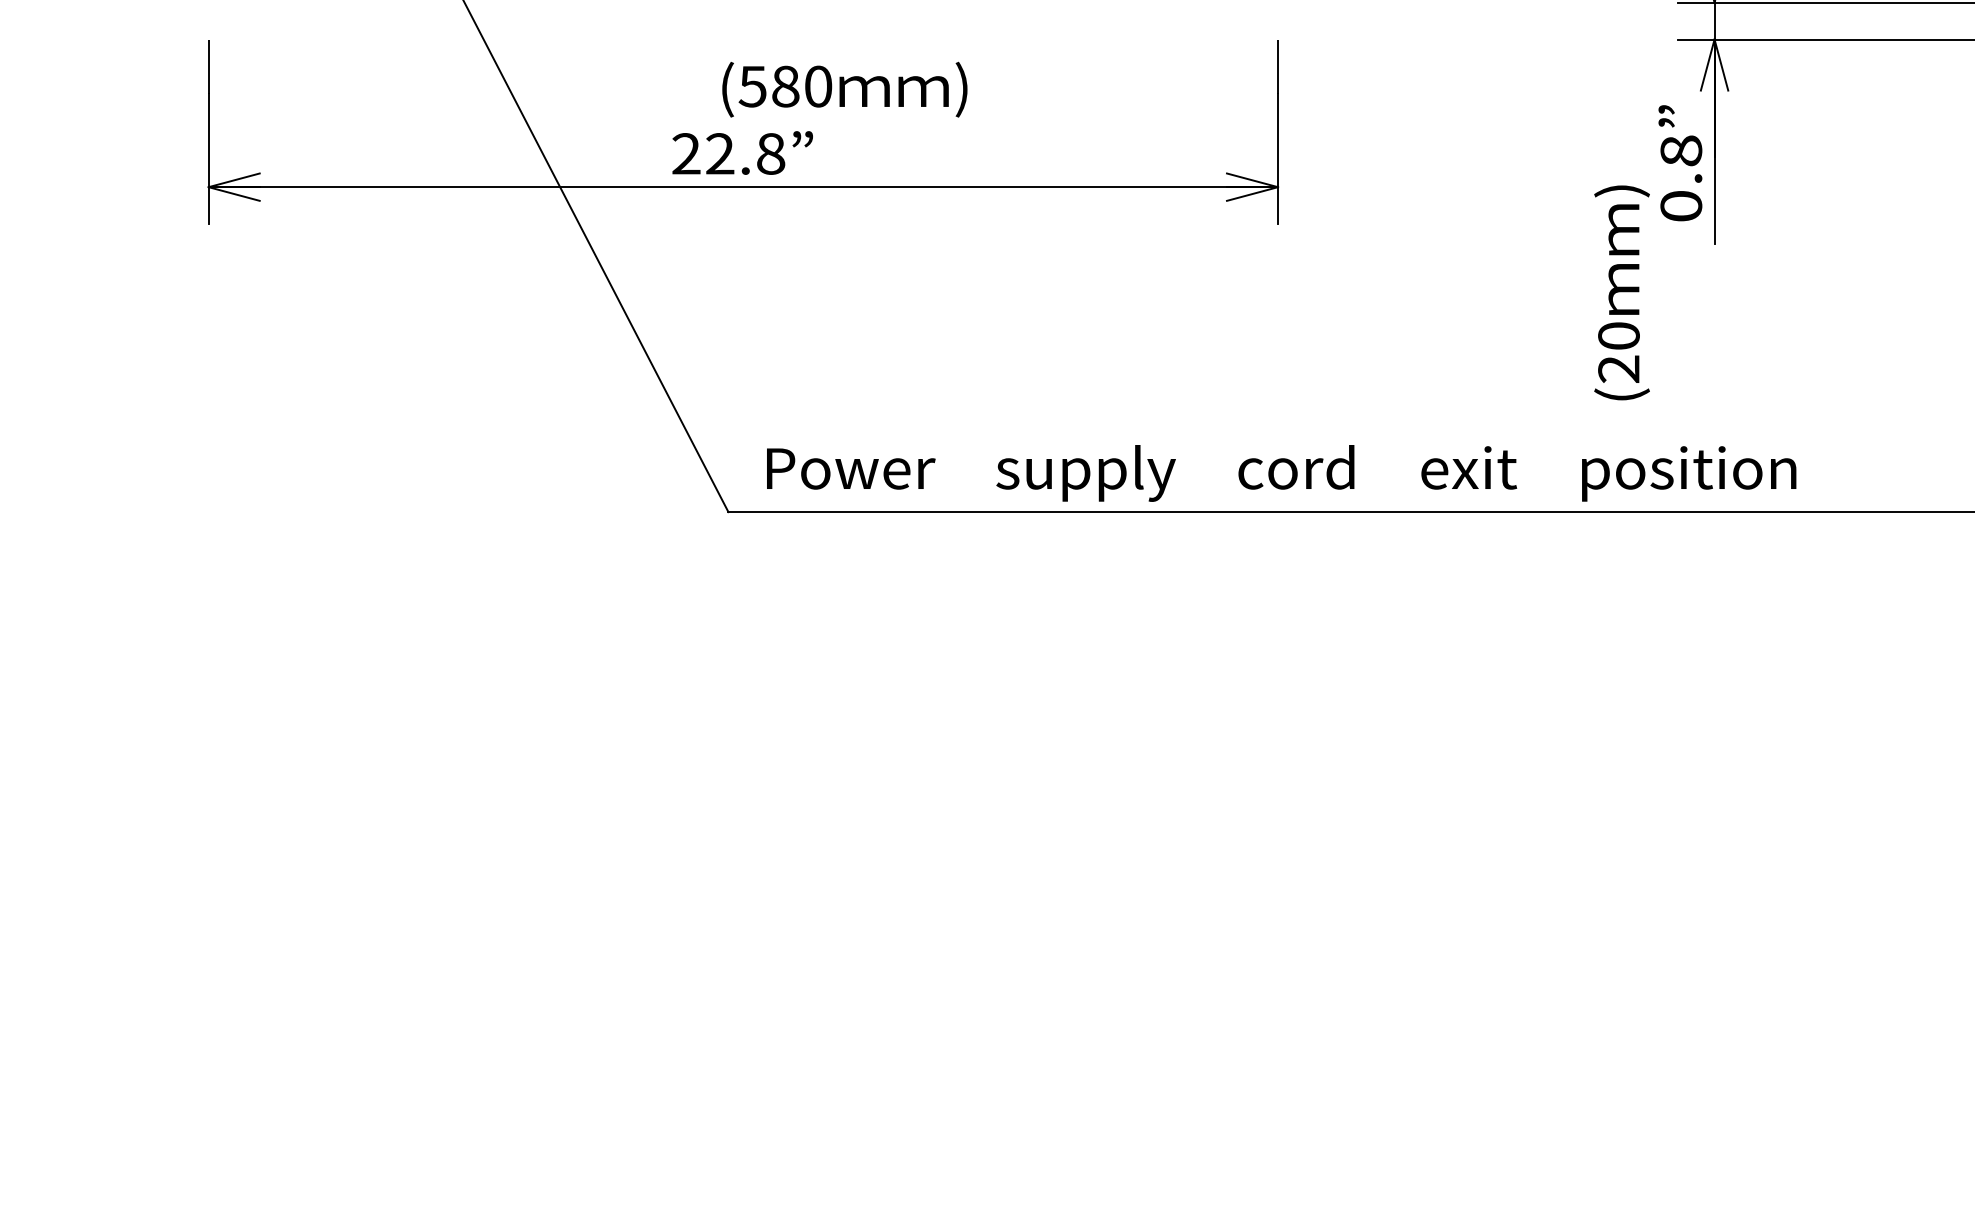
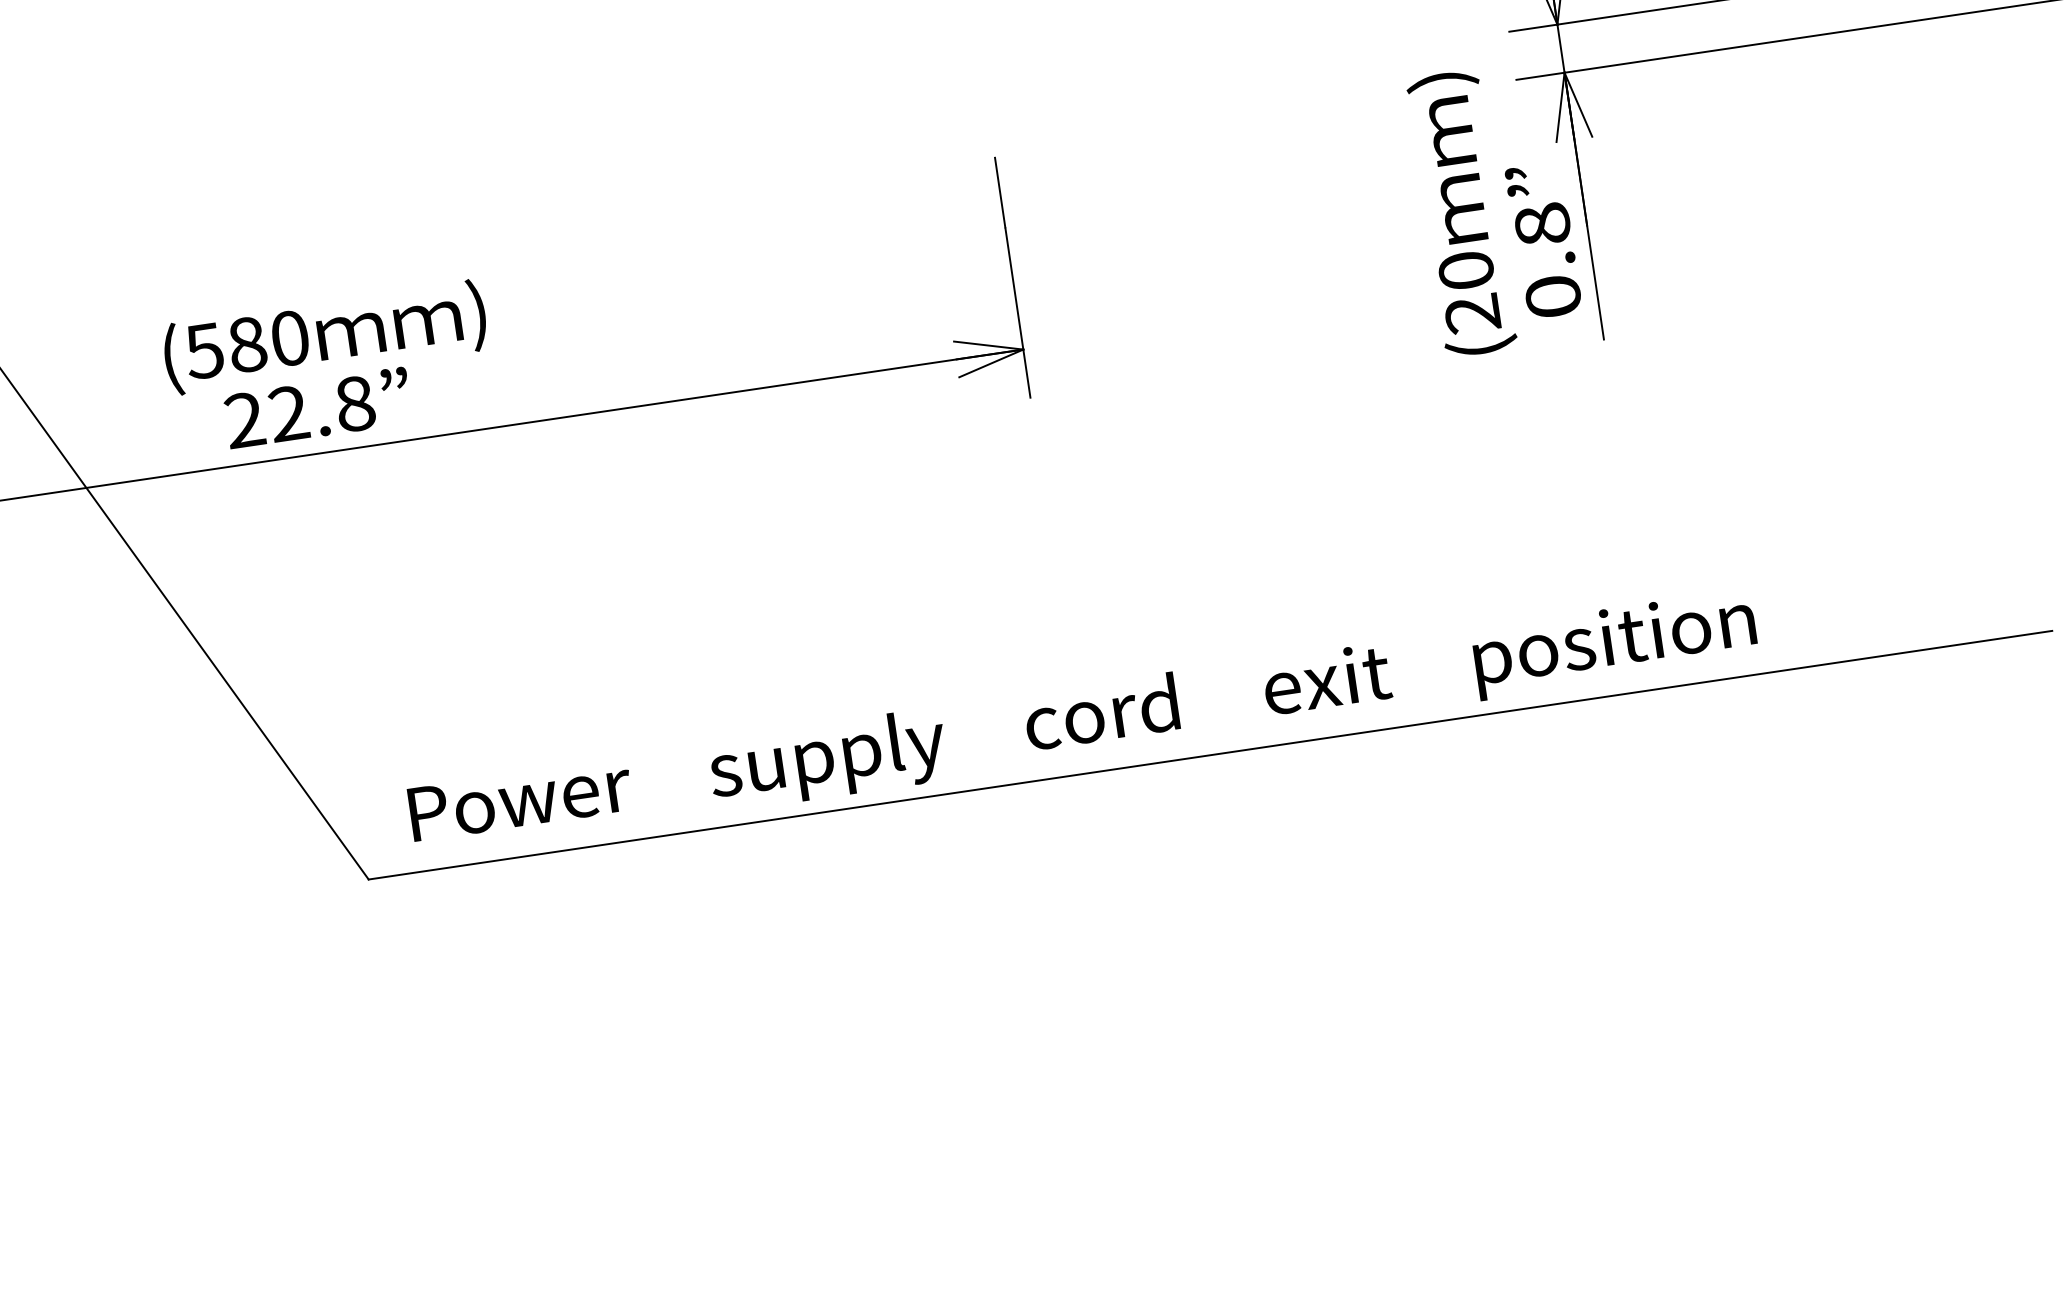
text: (844, 89) -> (324, 337), moved
text: (1621, 292) -> (1461, 213), moved

